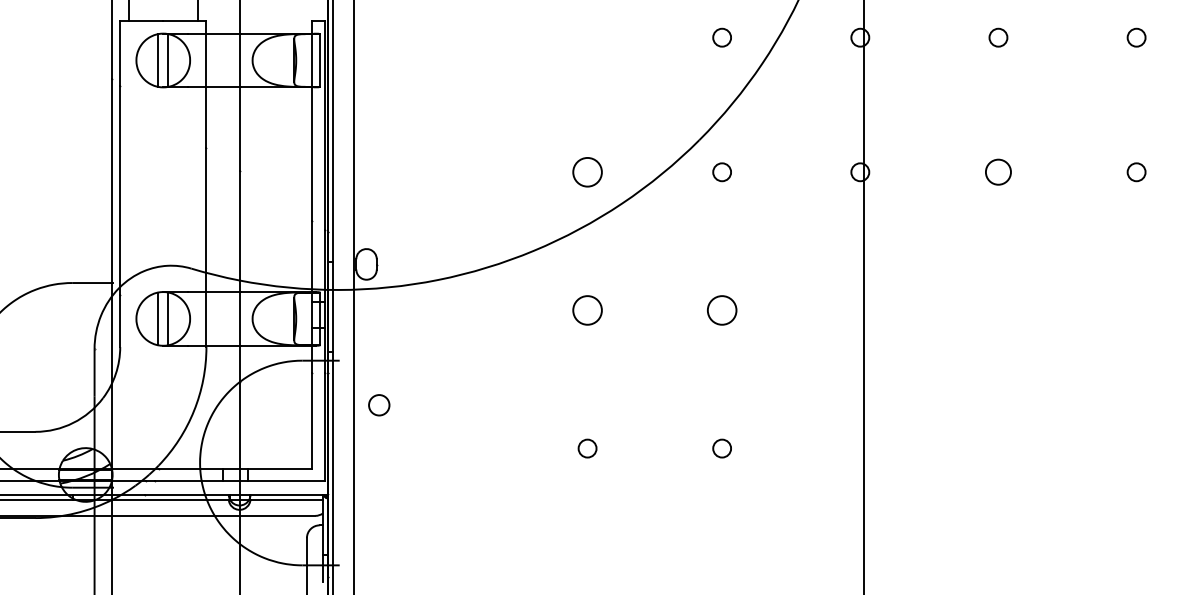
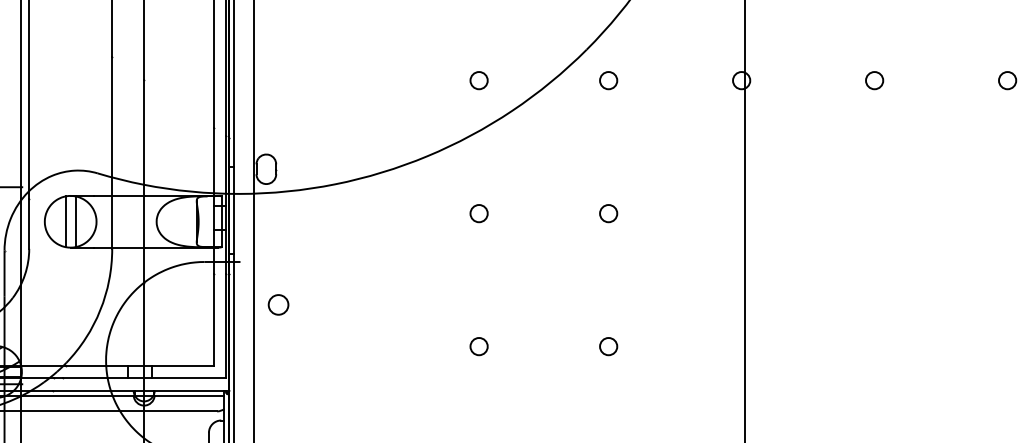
circle: (587, 172) -> (479, 80), size x0.62
circle: (998, 172) -> (874, 80), size x0.71
circle: (587, 310) -> (479, 213), size x0.62
circle: (722, 310) -> (608, 213), size x0.62

